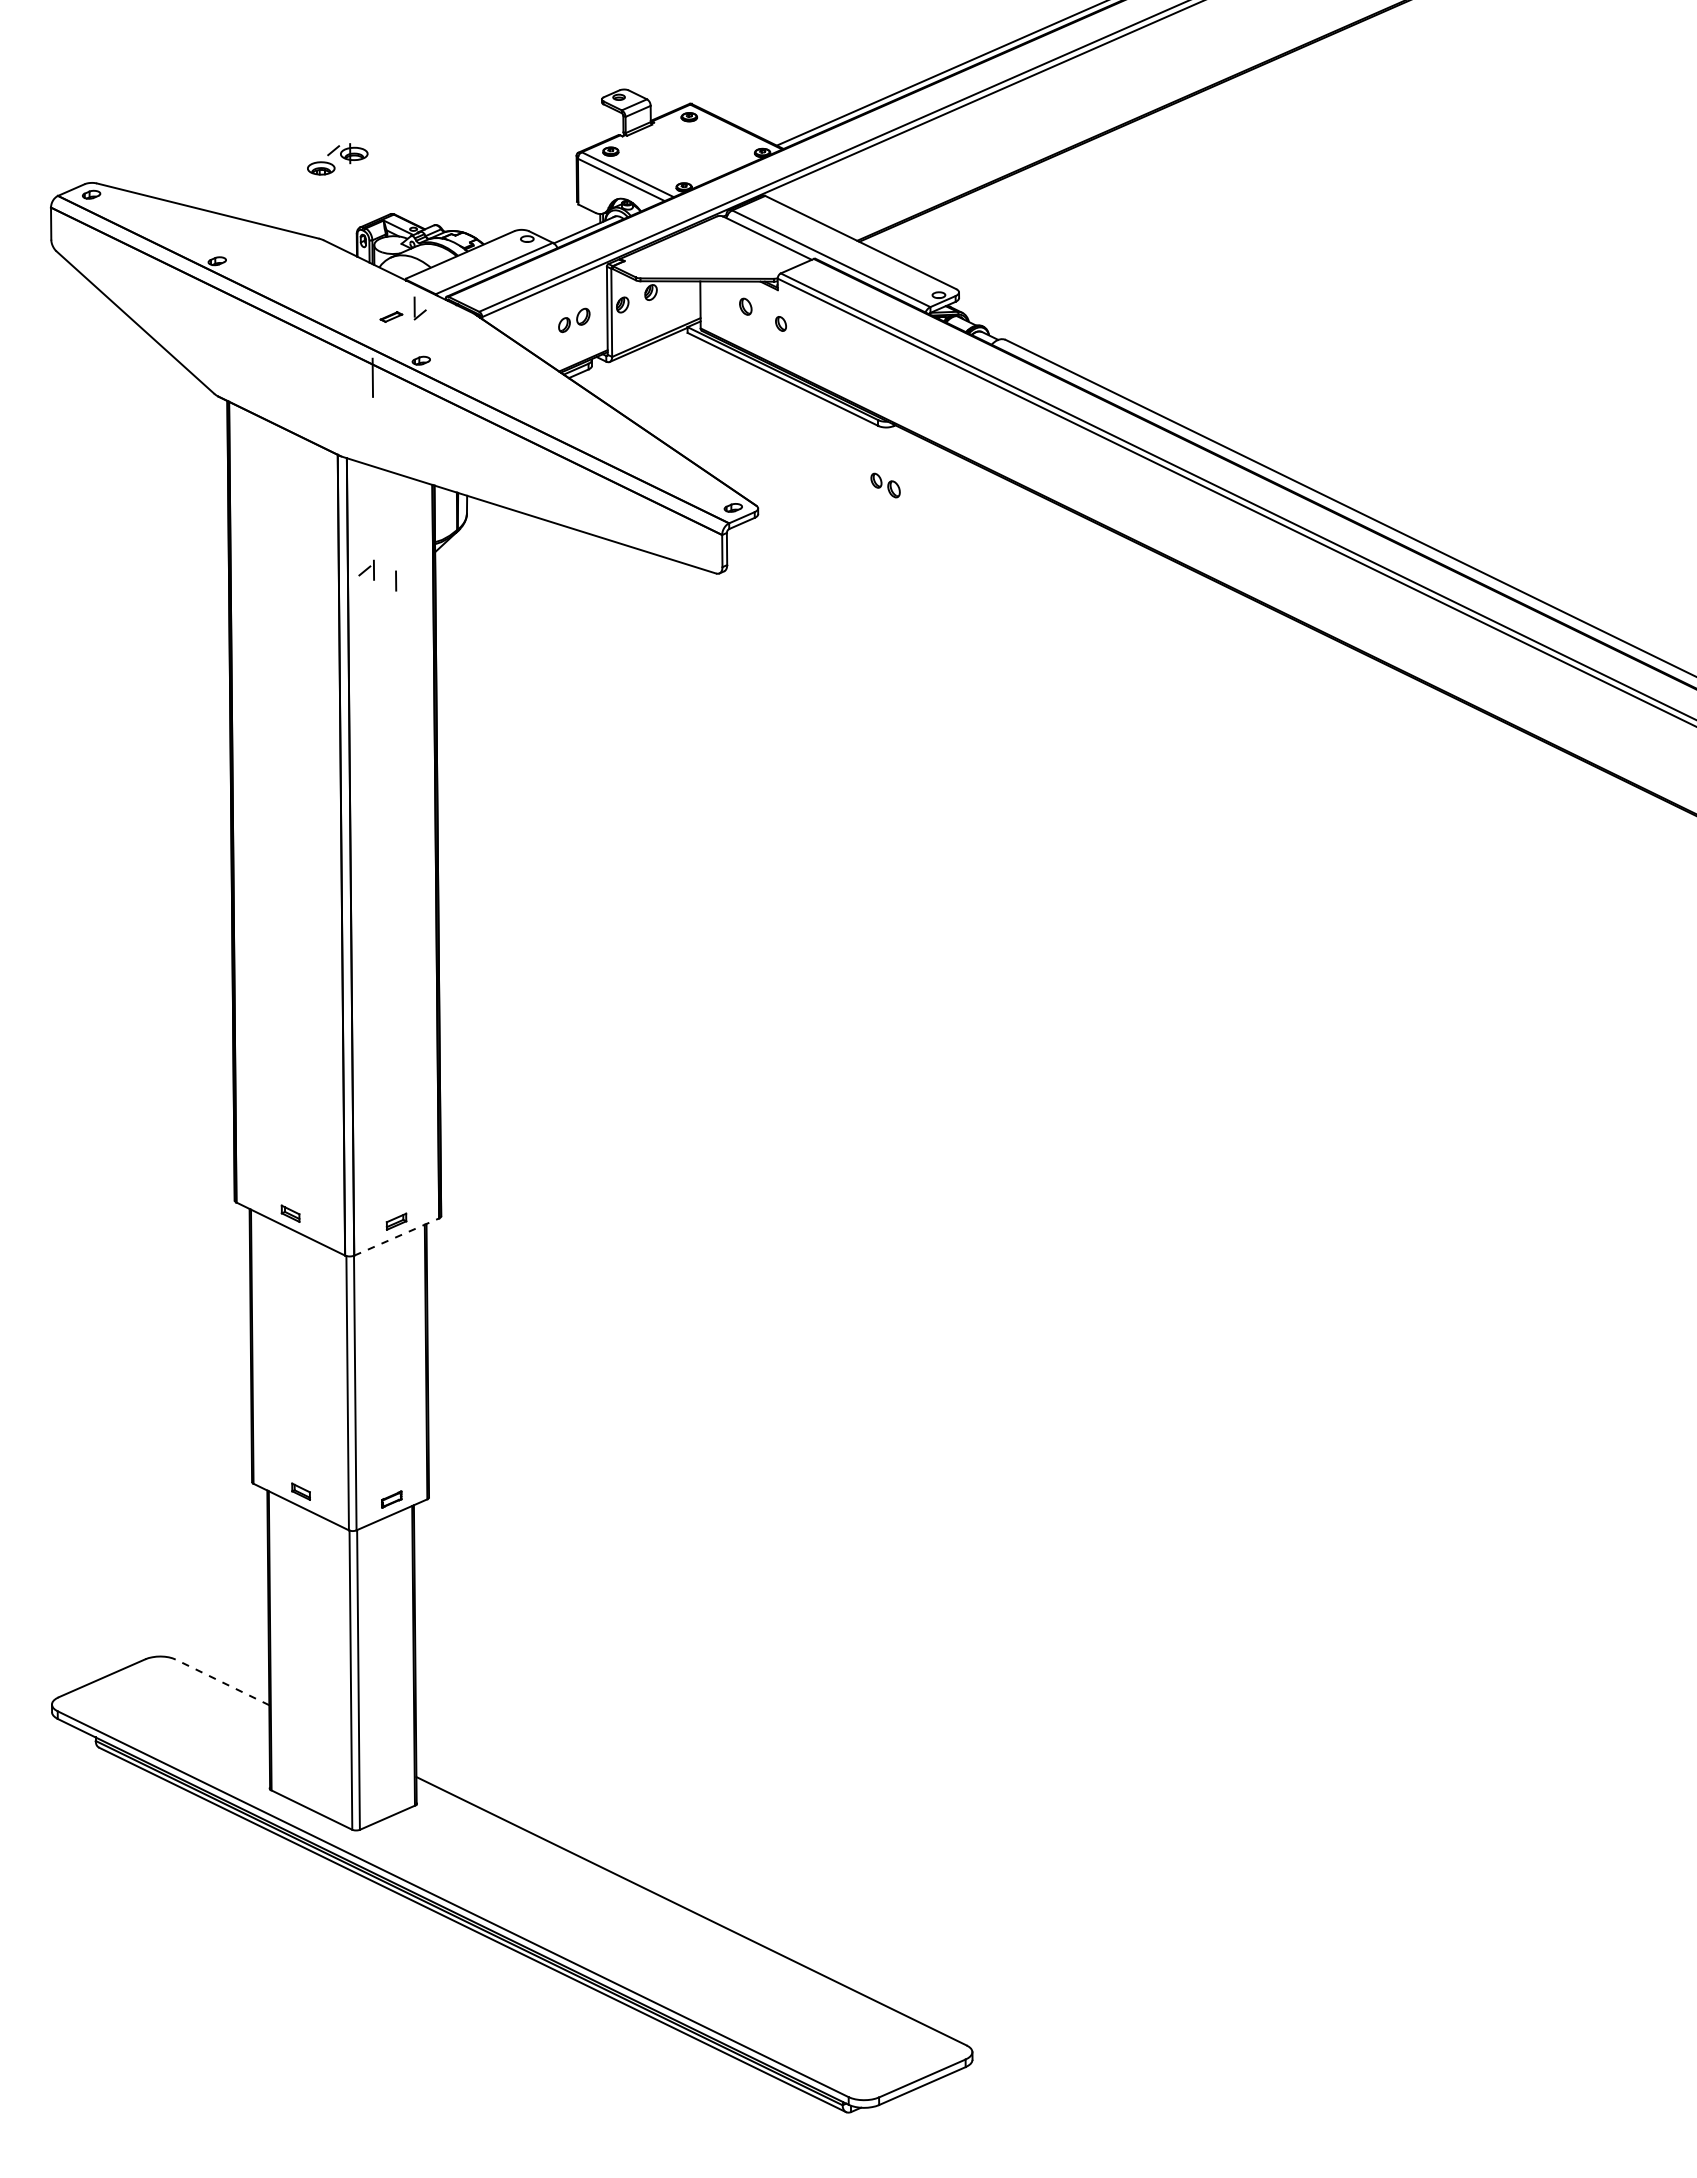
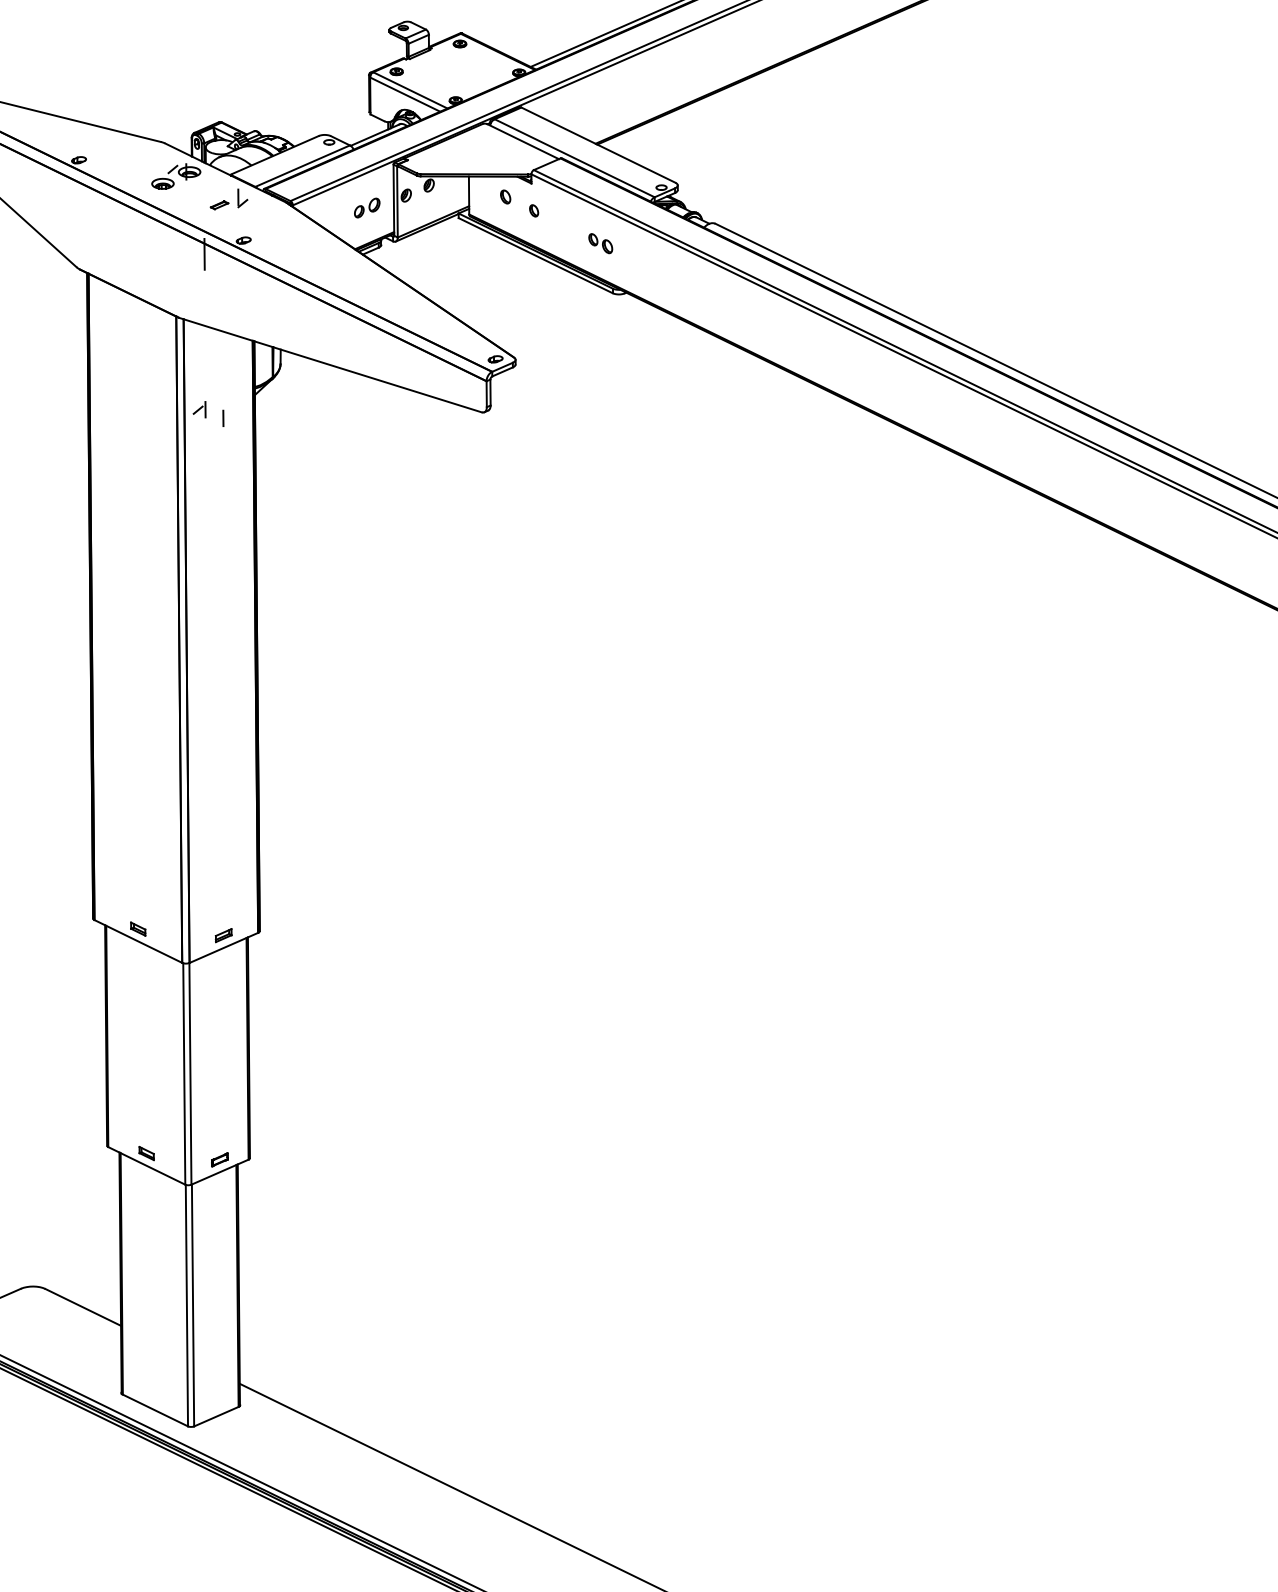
part: (337, 159) -> (176, 176), moved
part: (885, 485) -> (600, 243), moved
line: (397, 1236) -> (224, 947), dashed -> solid
line: (222, 1682) -> (83, 1307), dashed -> solid

